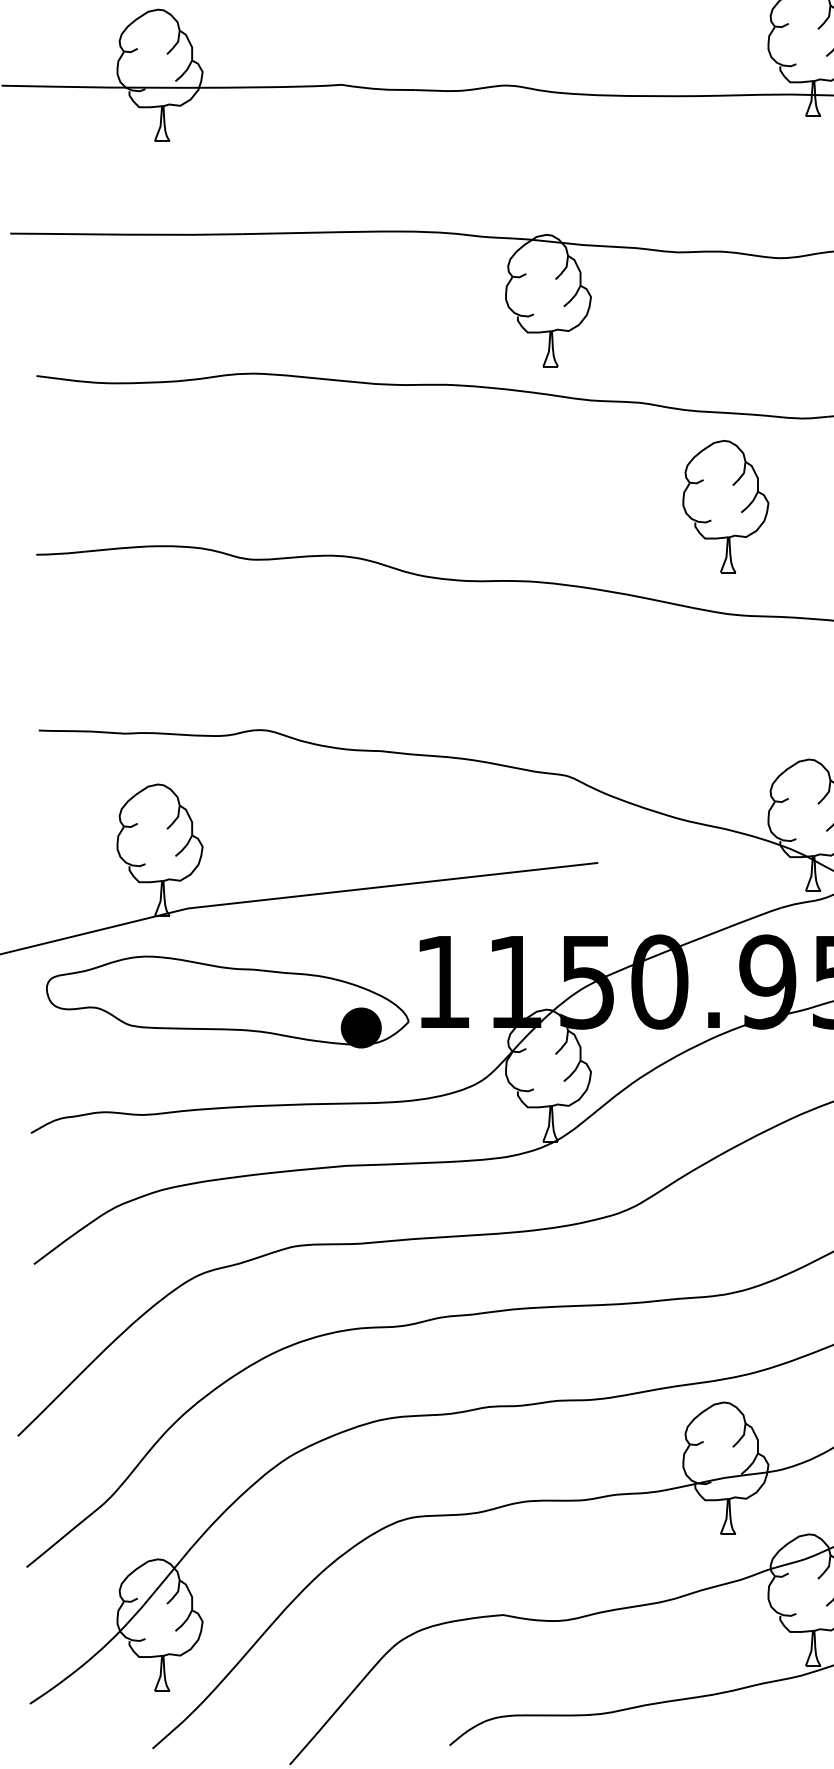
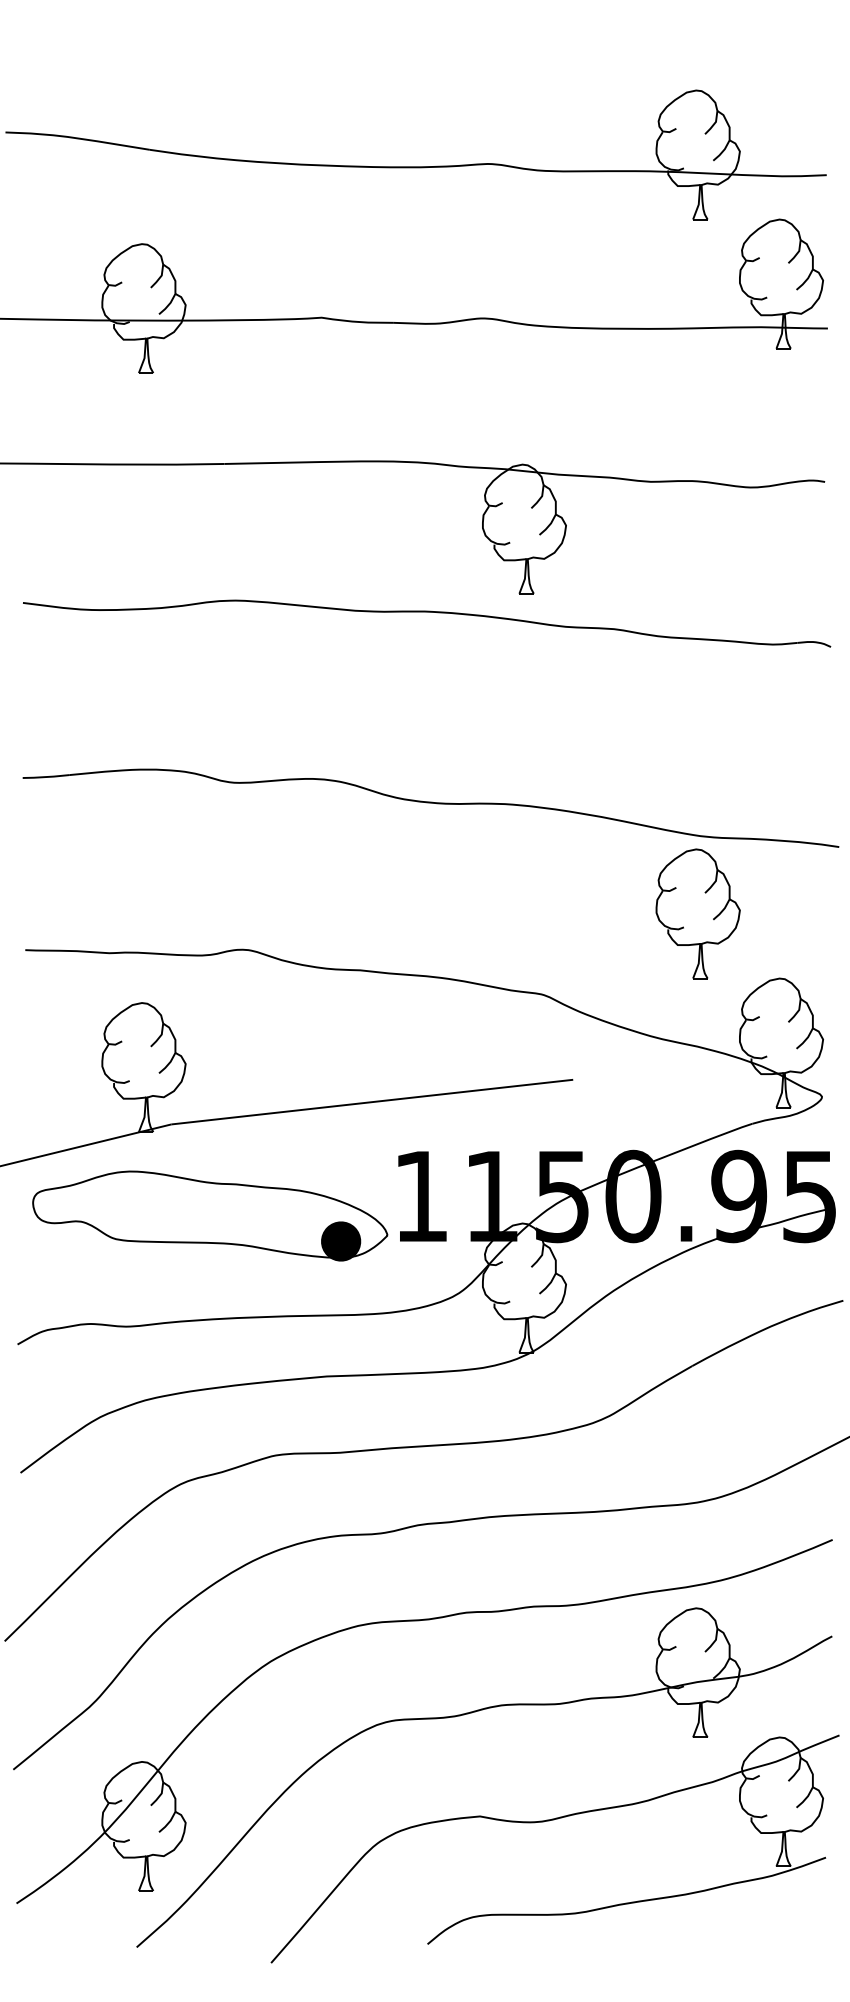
part: (725, 506) -> (697, 913), moved

